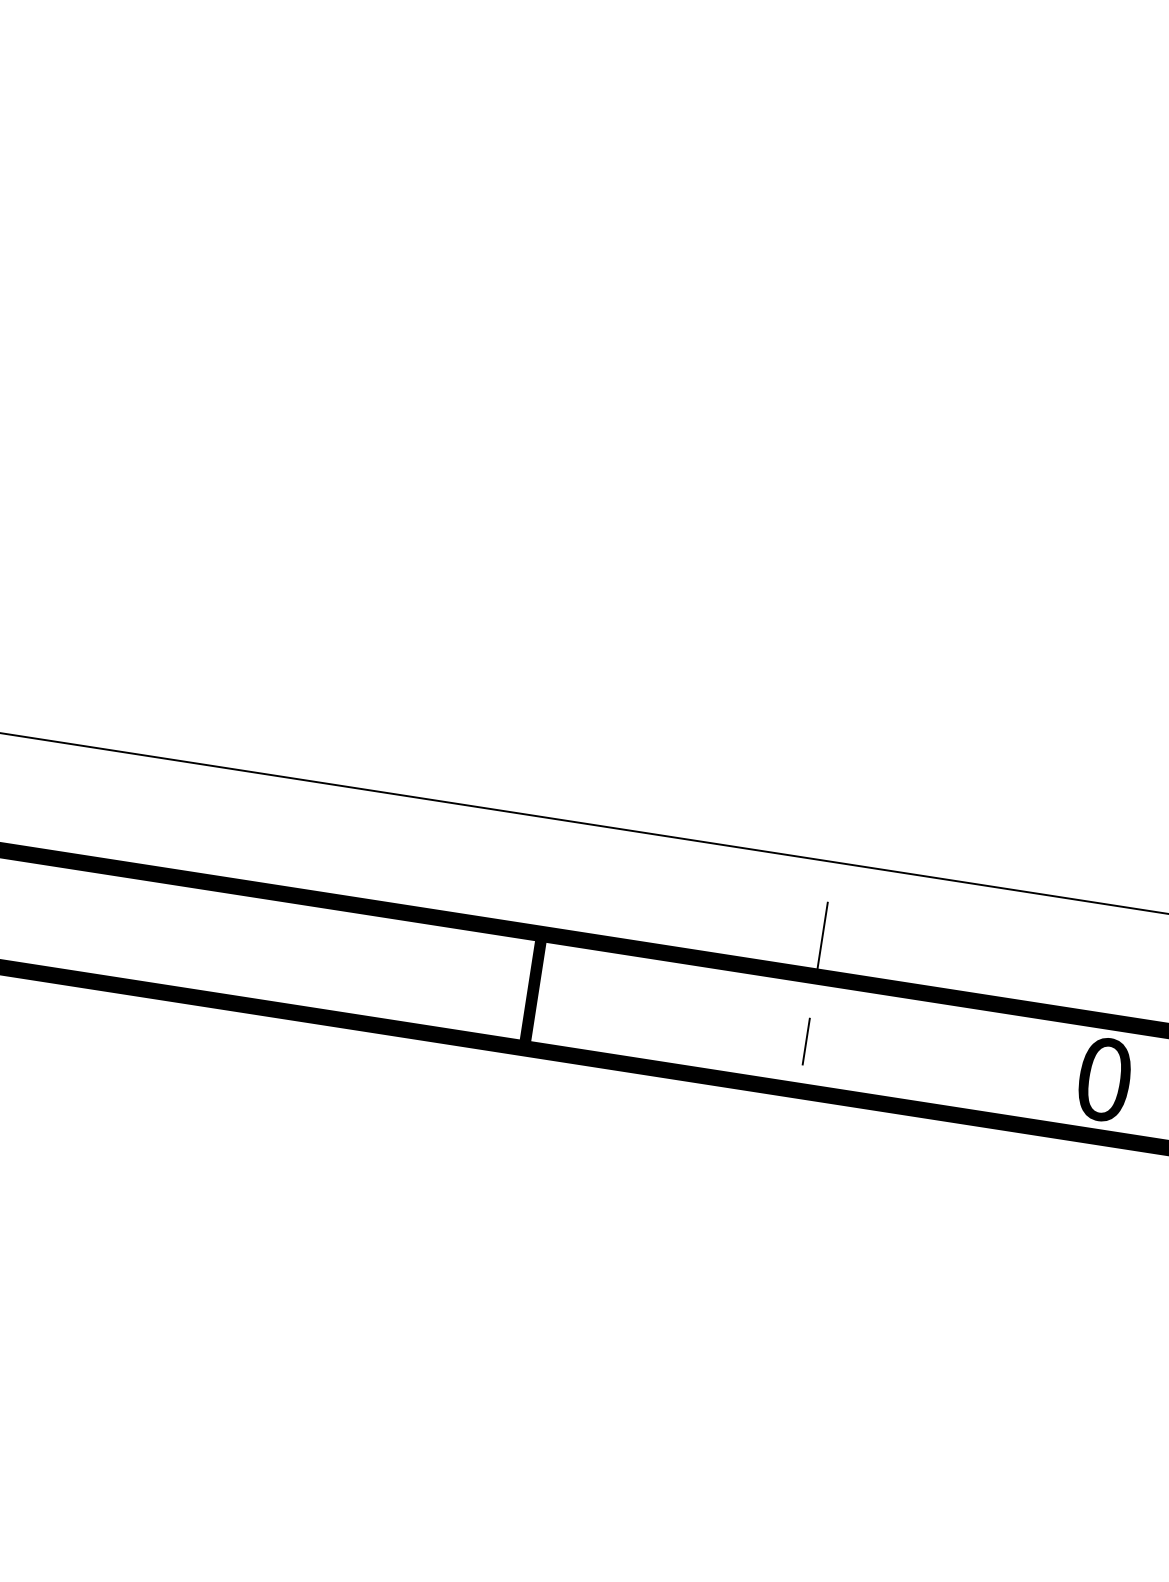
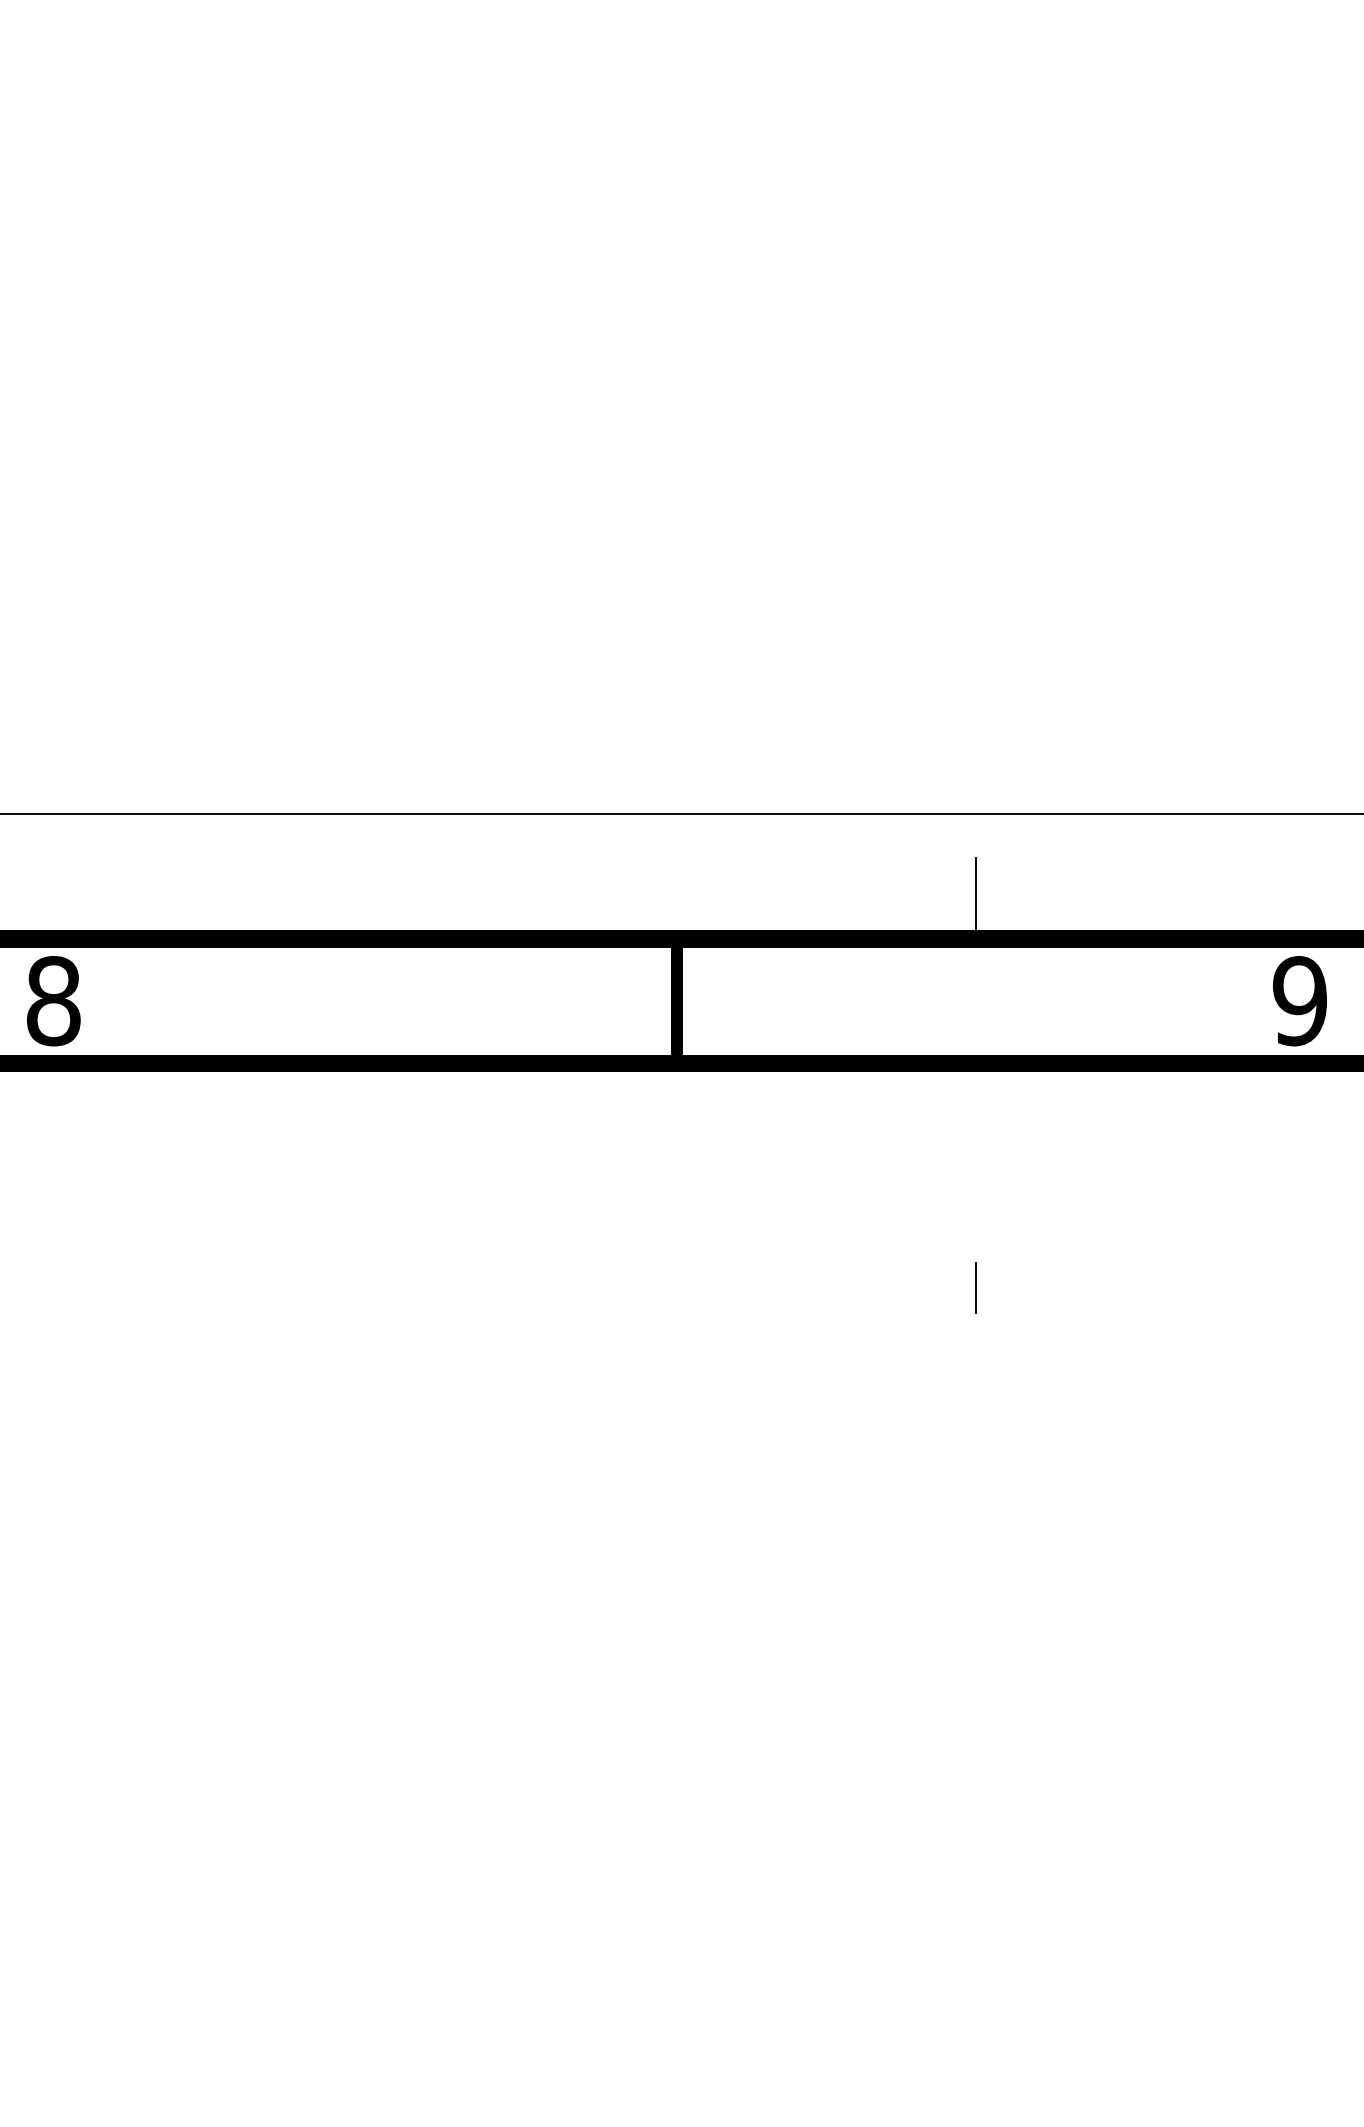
line: (805, 1041) -> (975, 1287), moved
text: (1103, 1079) -> (1299, 1001), 0 -> 9

